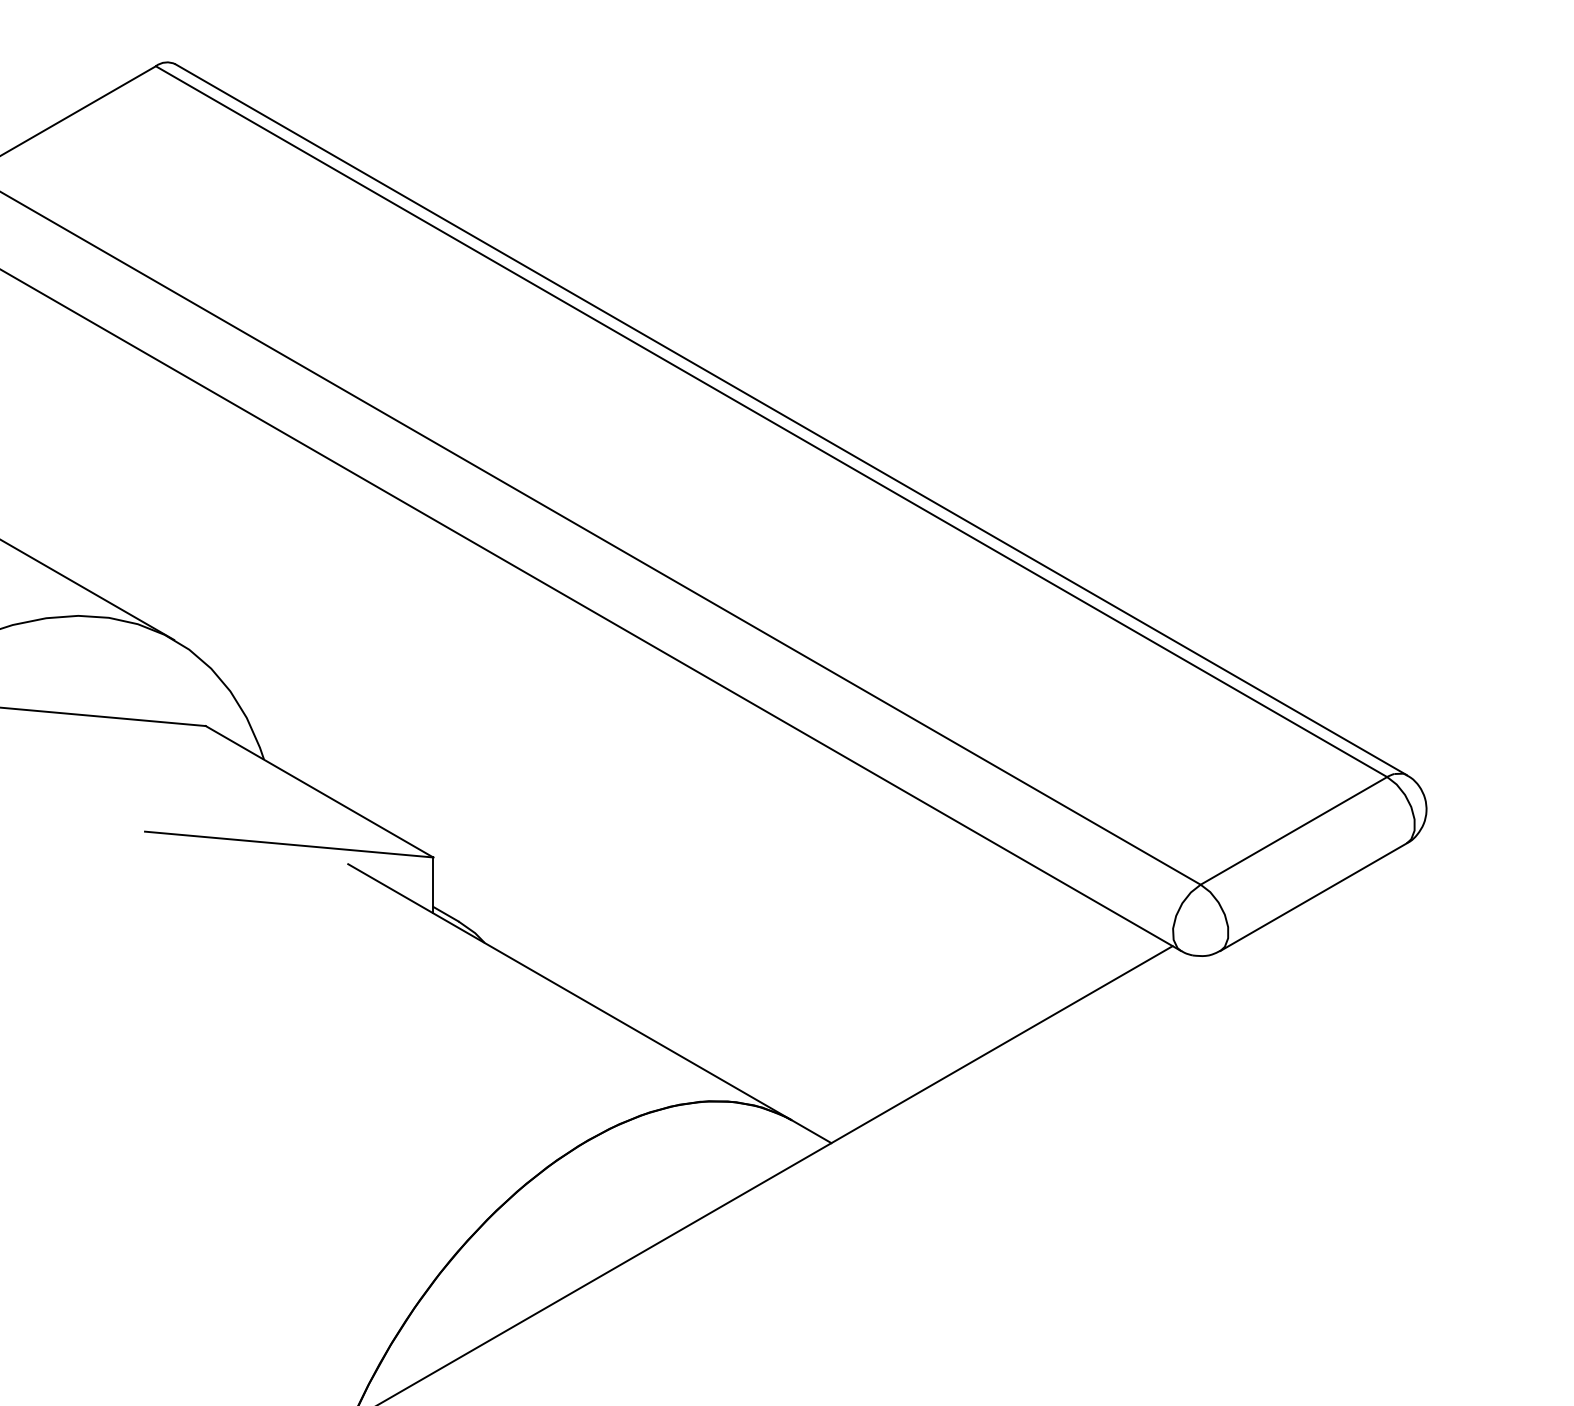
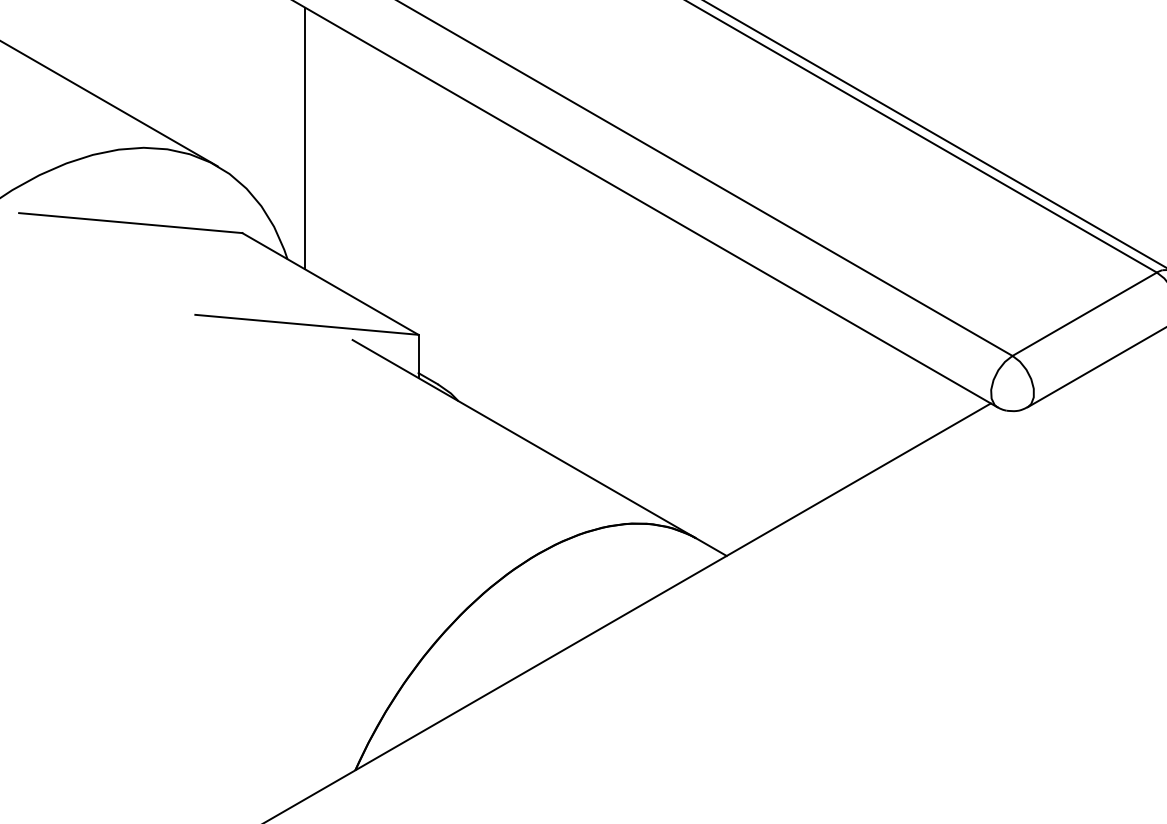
line: (286, 603) -> (304, 138), added

